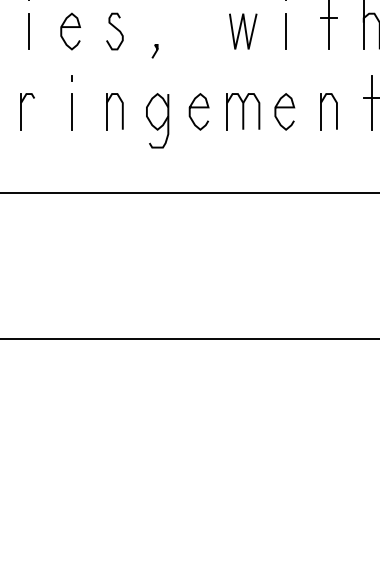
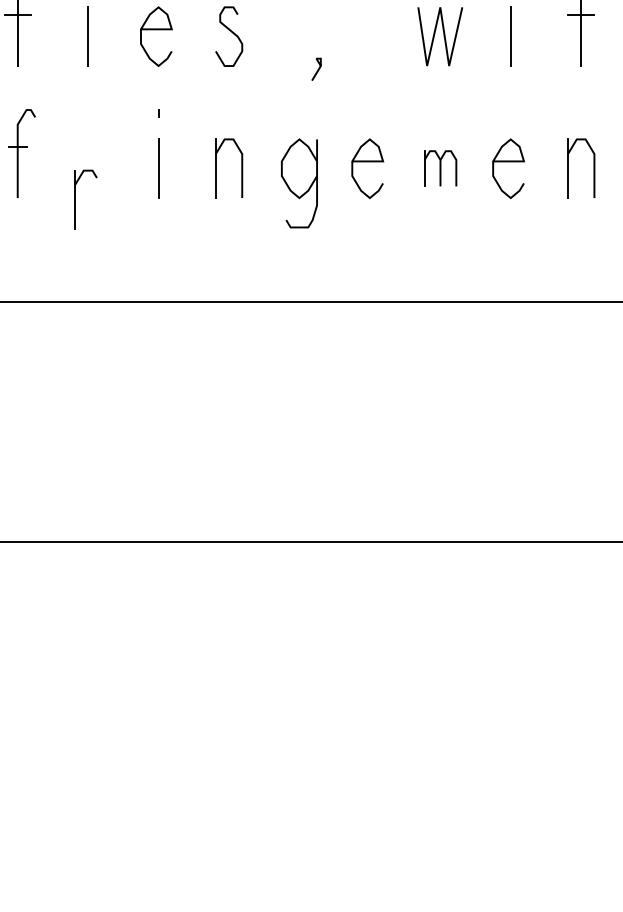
line: (155, 51) -> (317, 69), moved
part: (27, 111) -> (85, 199), moved
part: (243, 111) -> (440, 168), size x0.6

